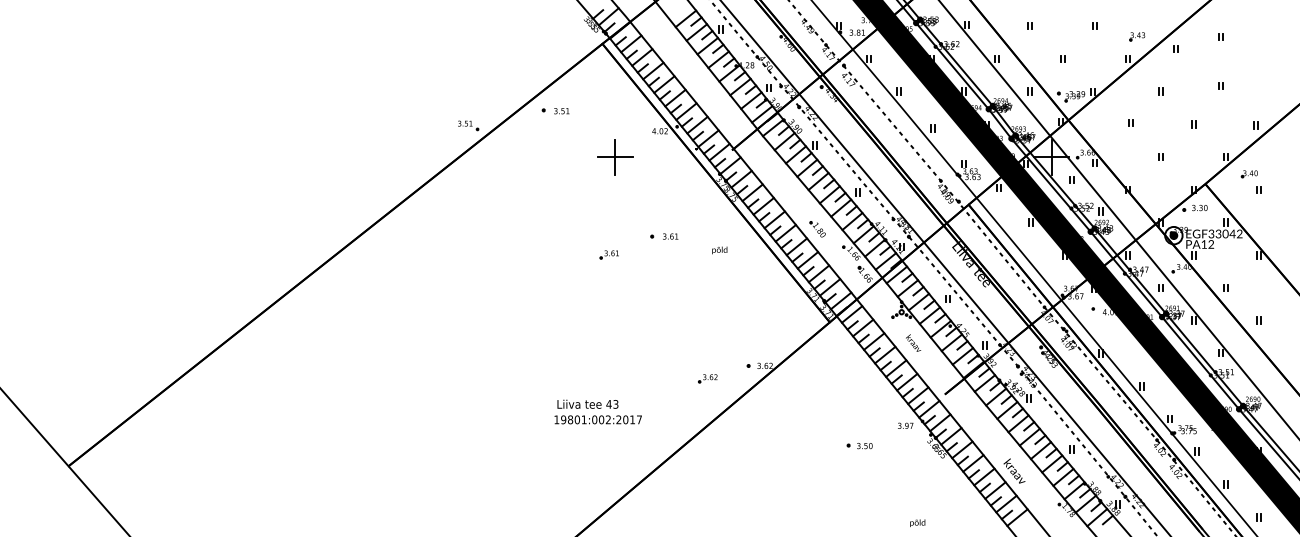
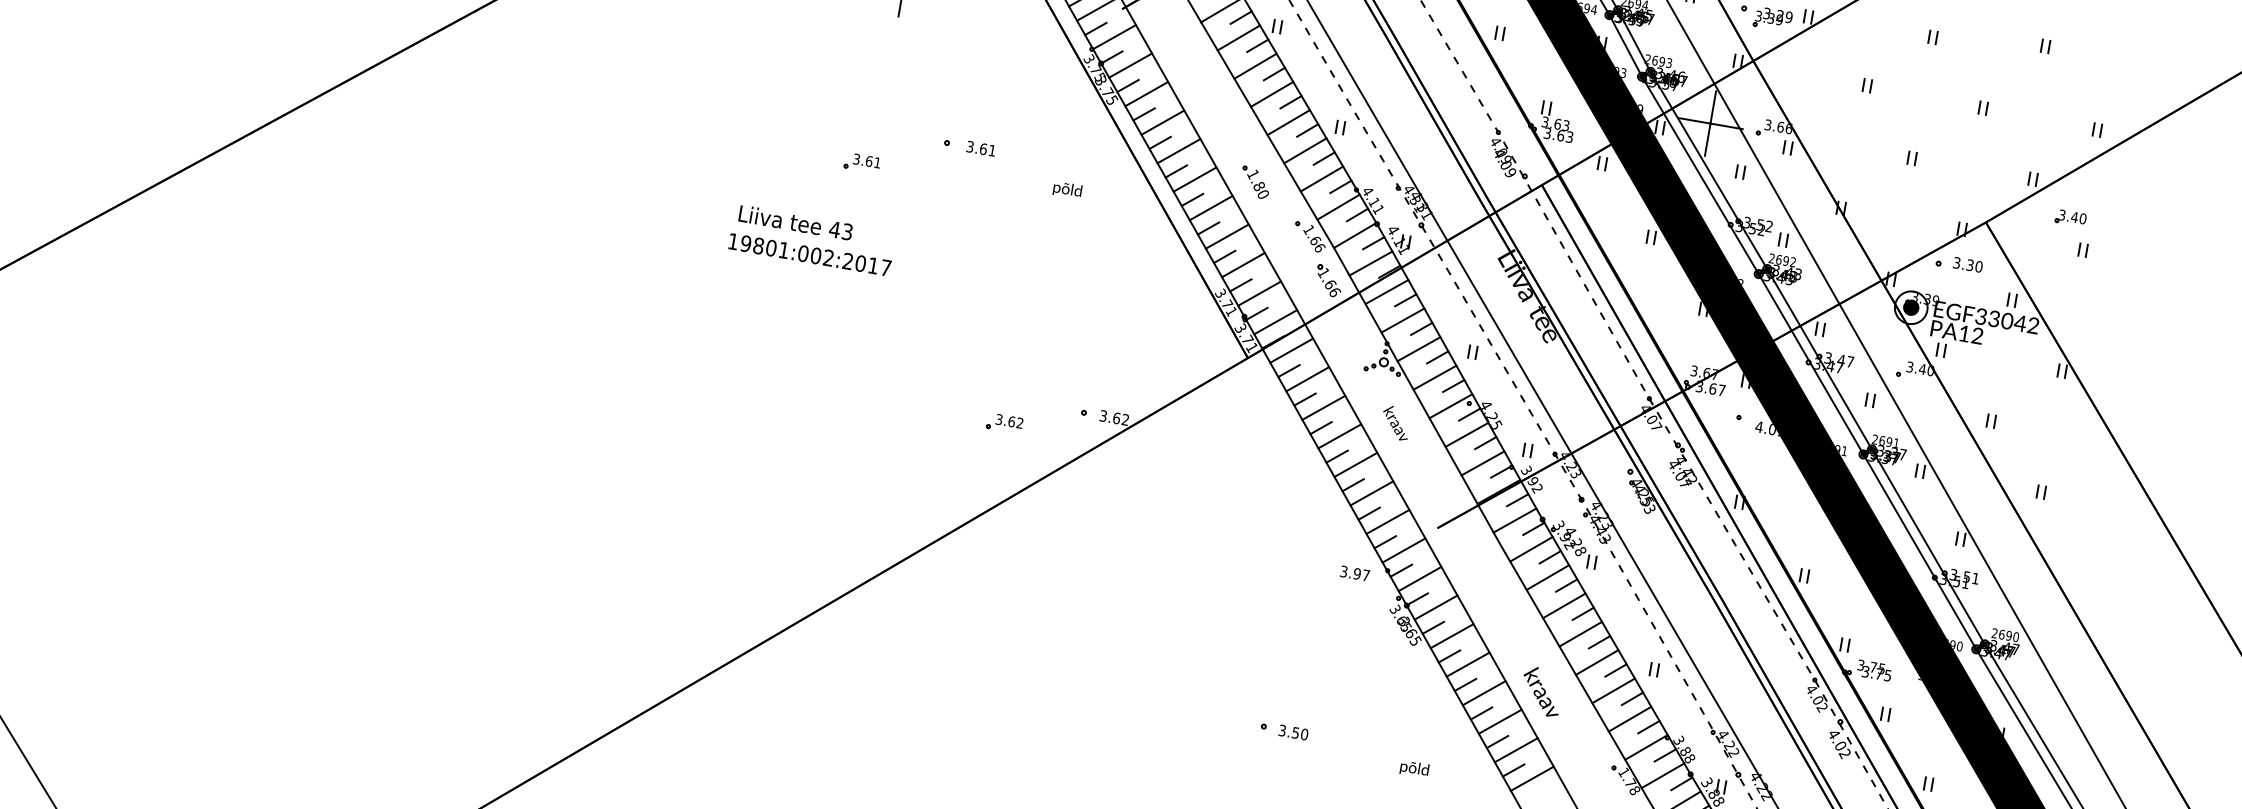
text: (597, 411) -> (811, 239), moved
part: (859, 446) -> (1283, 731), moved
text: (917, 522) -> (1414, 767), moved

